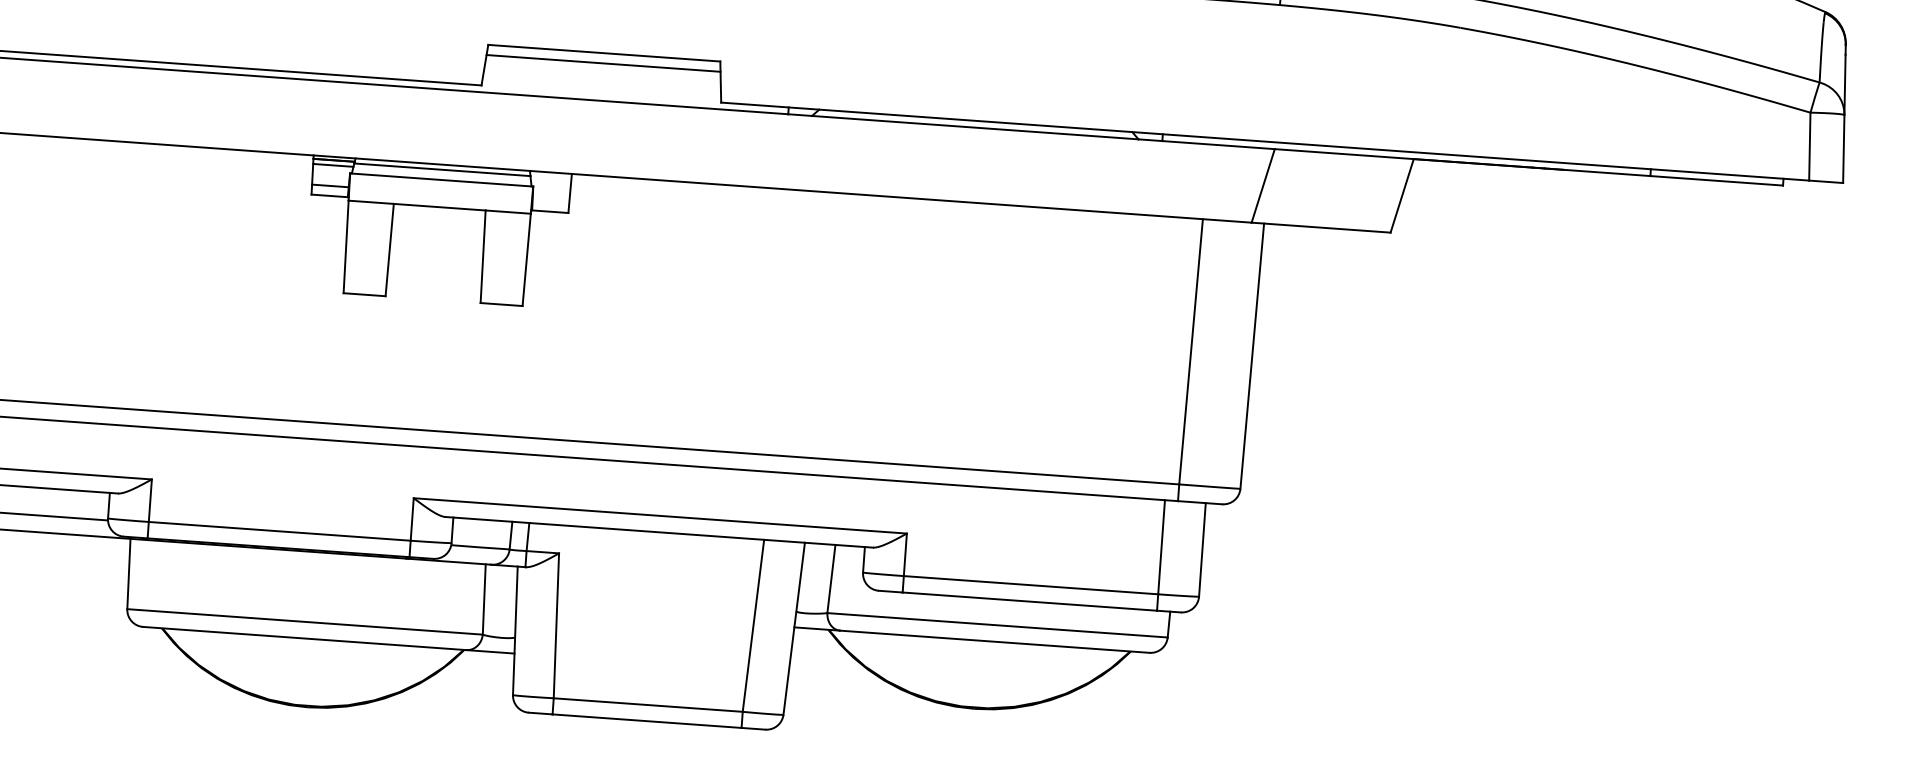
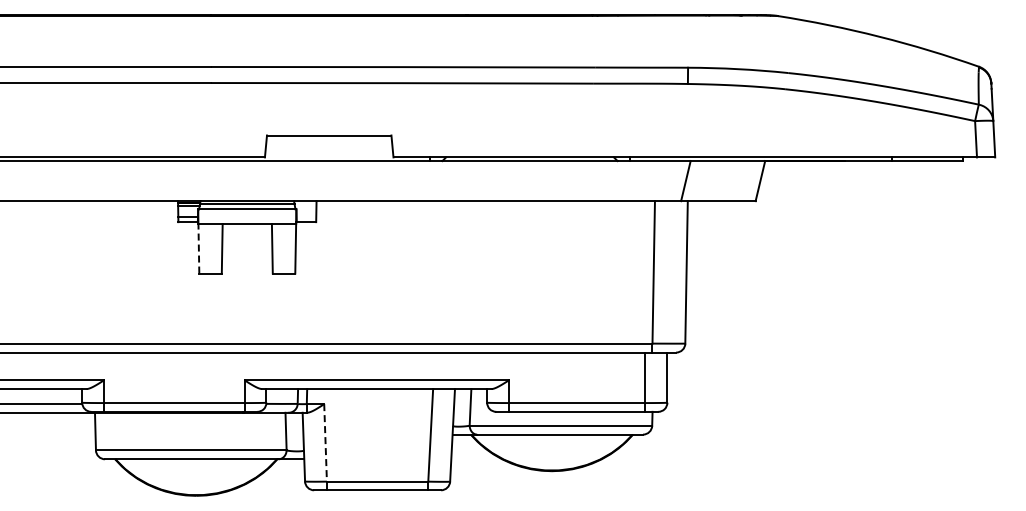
line: (602, 62) -> (328, 140), removed
line: (345, 246) -> (198, 248), solid -> dashed
line: (556, 625) -> (325, 442), solid -> dashed

